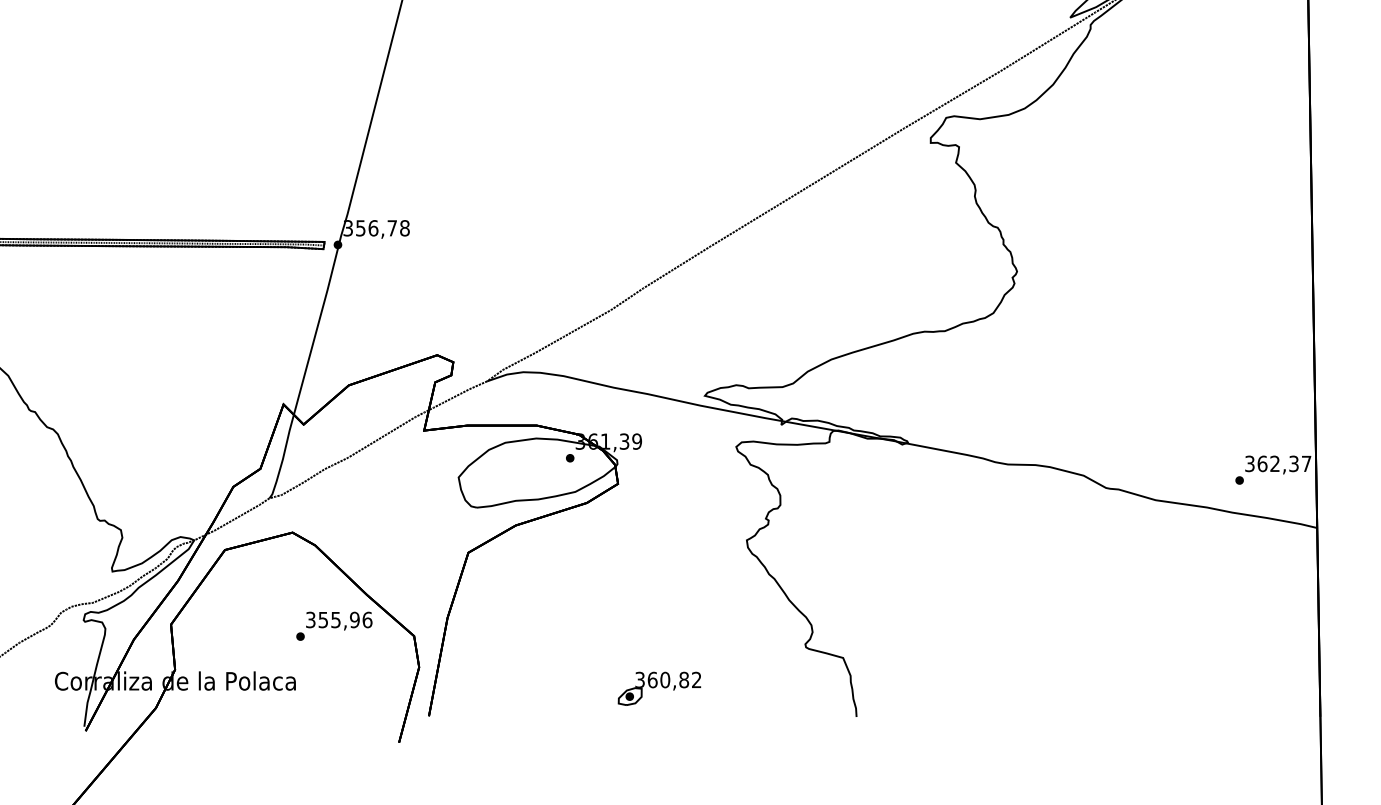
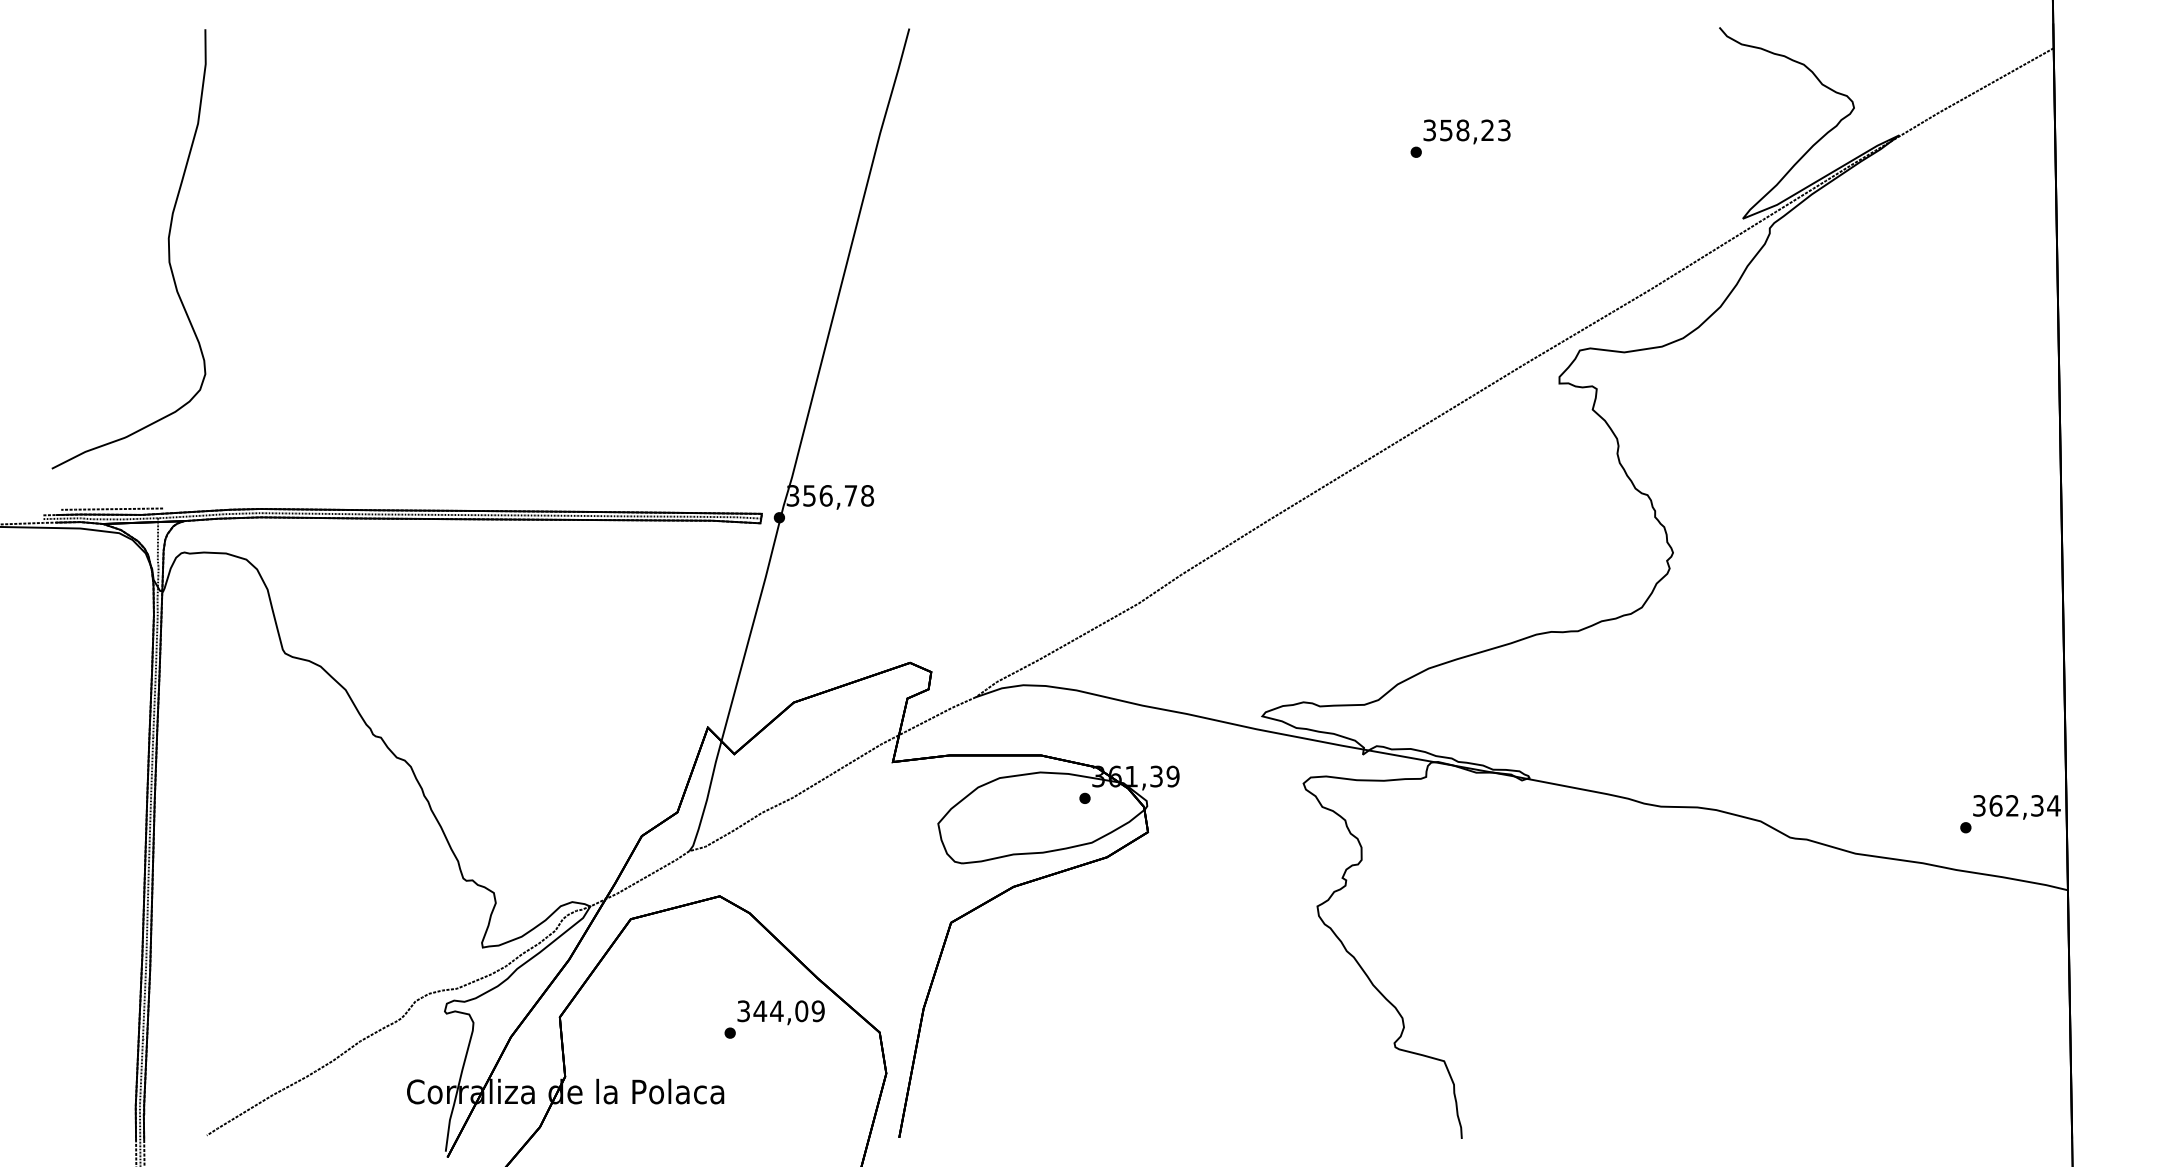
text: (1306, 463) -> (2053, 805), 362,37 -> 362,34
text: (344, 620) -> (788, 1011), 355,96 -> 344,09
part: (659, 688) -> (1202, 1101), removed

